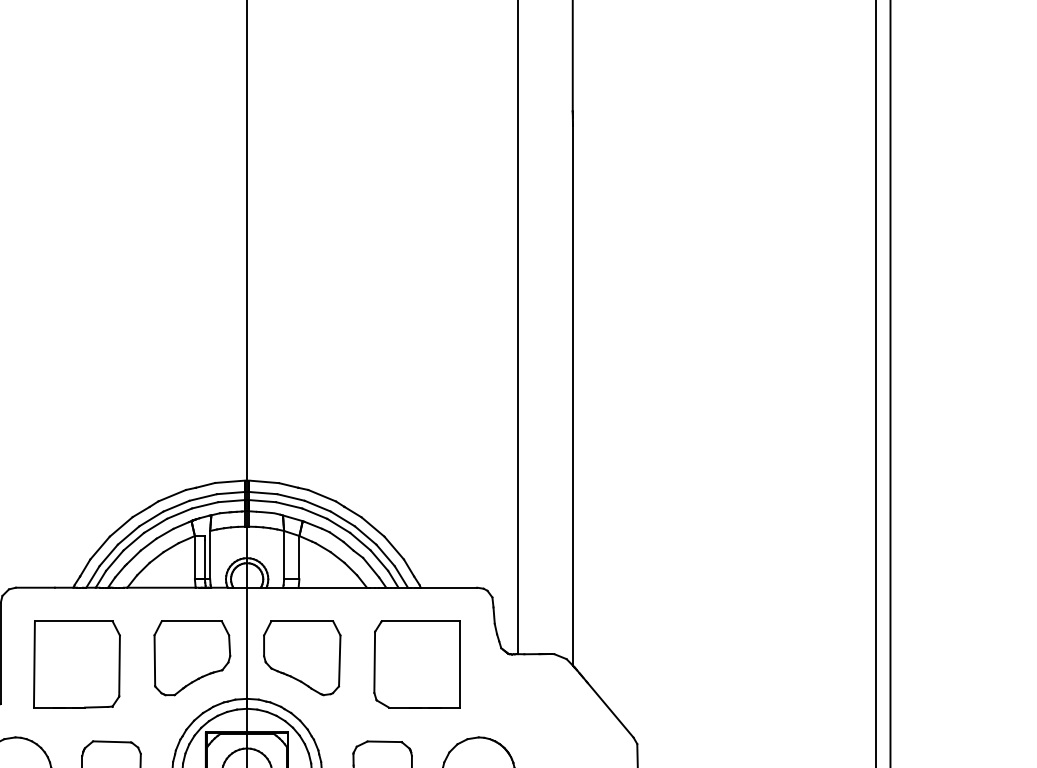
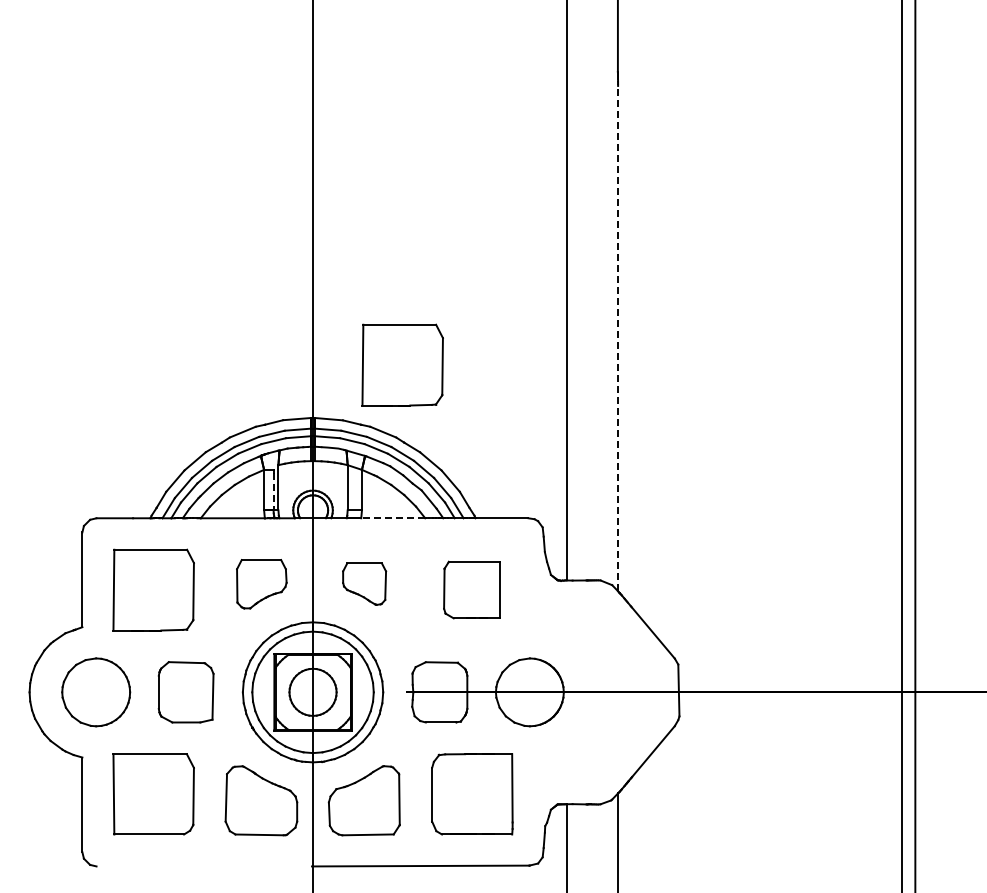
line: (573, 395) -> (618, 338), solid -> dashed
part: (342, 423) -> (402, 364), added
line: (204, 559) -> (273, 491), solid -> dashed
line: (333, 587) -> (393, 518), solid -> dashed
part: (192, 657) -> (261, 583), size x0.7
part: (302, 657) -> (364, 583), size x0.6
part: (416, 663) -> (471, 589), size x0.7

